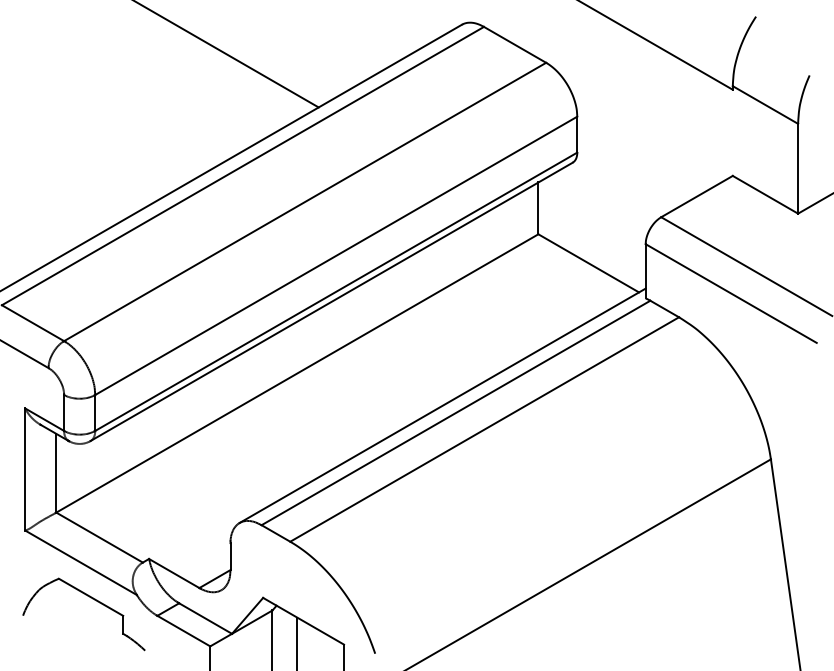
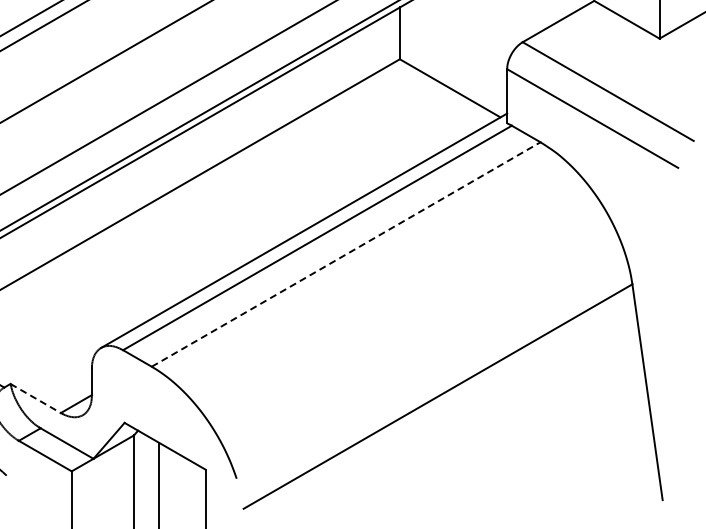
line: (485, 429) -> (346, 254), solid -> dashed
line: (174, 573) -> (35, 398), solid -> dashed

